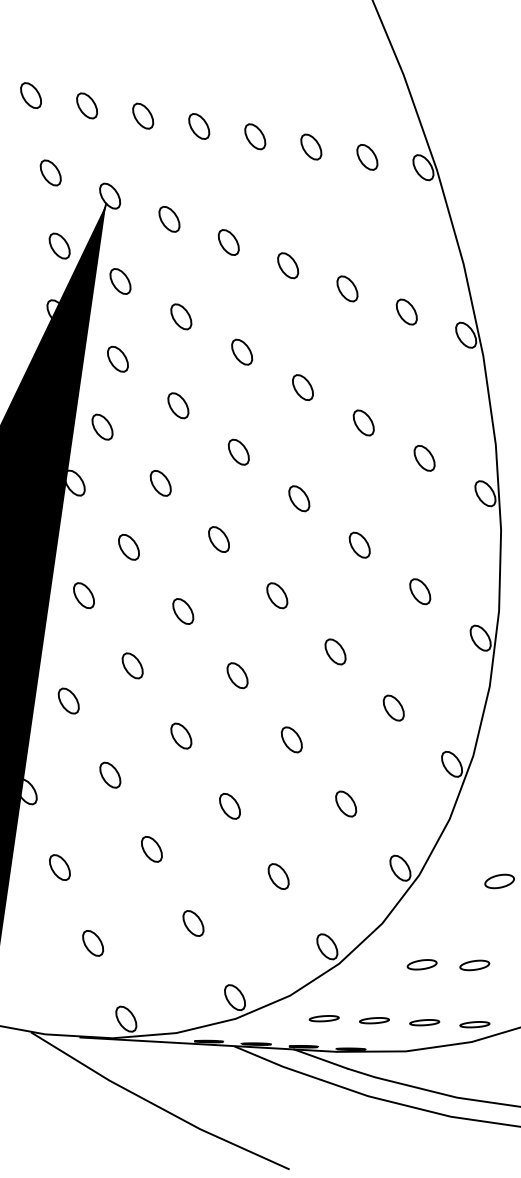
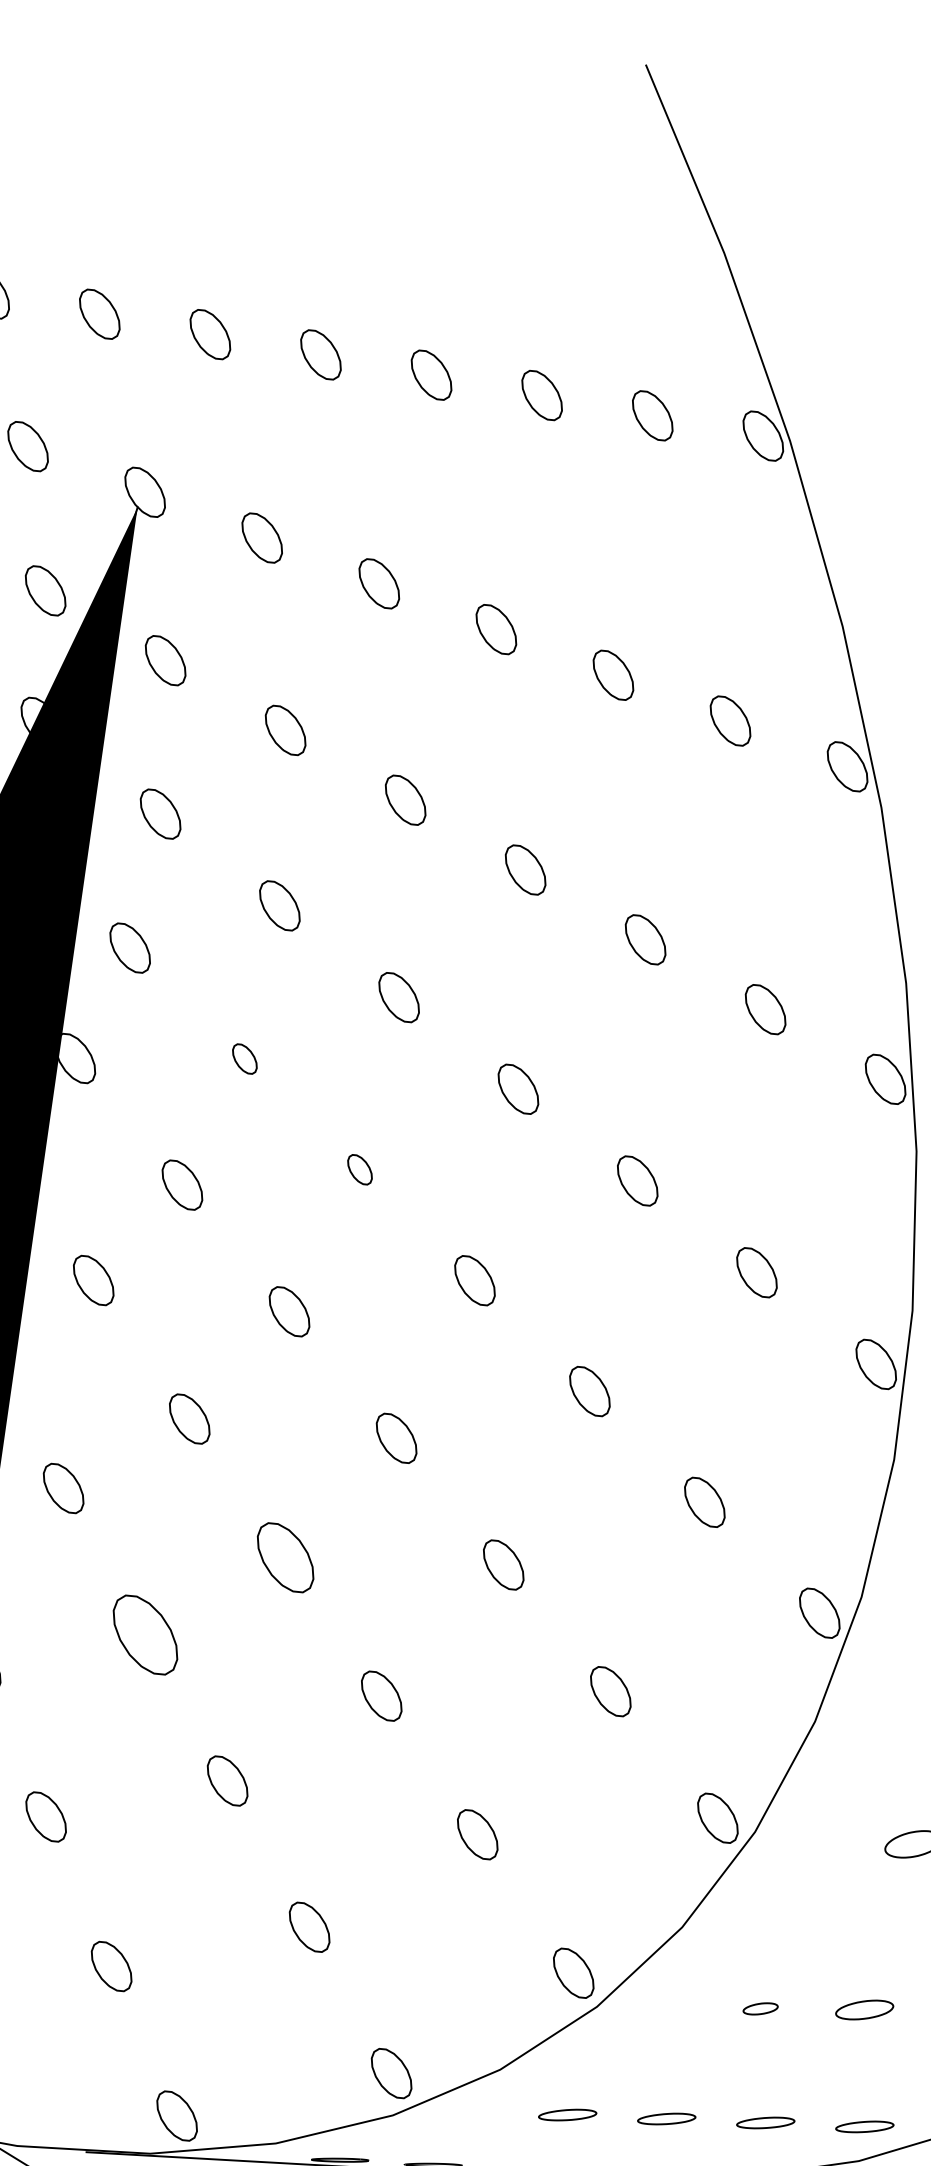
part: (160, 483) -> (244, 1059), size x0.6
part: (218, 539) -> (358, 1169), size x0.6
part: (181, 735) -> (285, 1556), size x1.4
part: (110, 774) -> (145, 1633), size x1.6
part: (421, 964) -> (759, 2008), size x0.6

